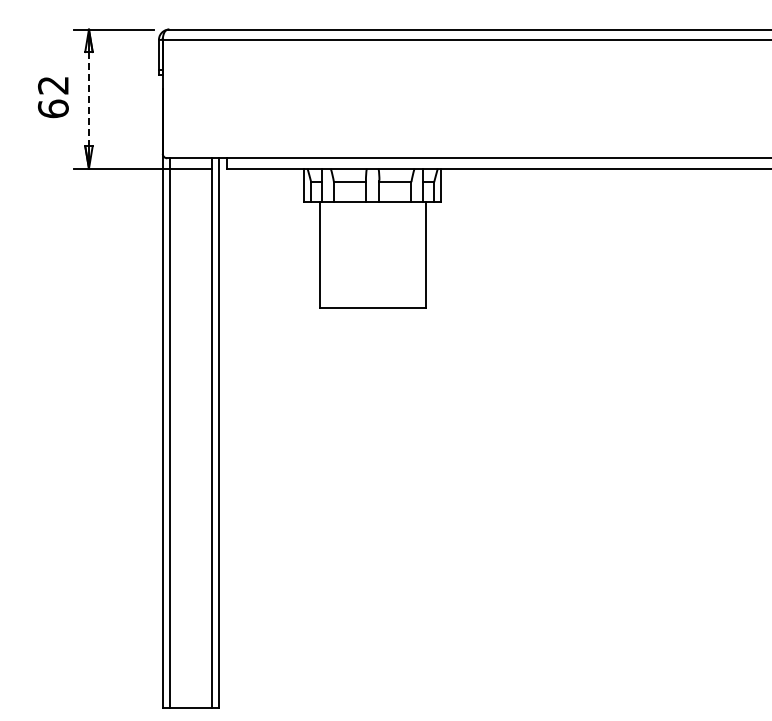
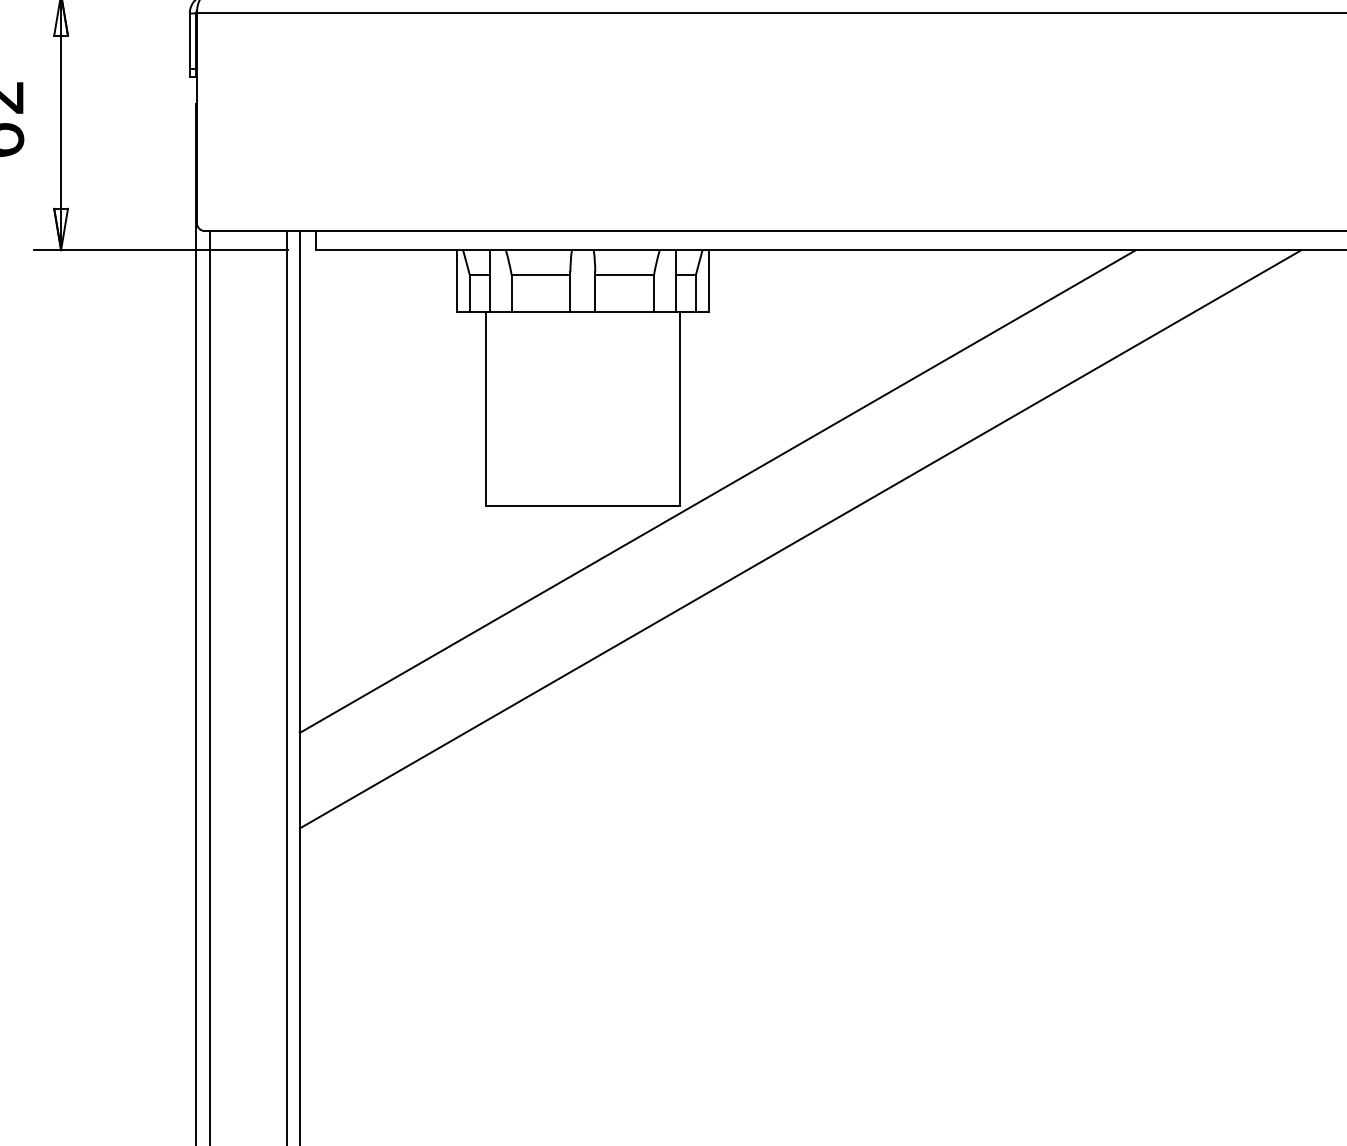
line: (88, 99) -> (60, 122), dashed -> solid
line: (445, 299) -> (716, 490), added
line: (490, 325) -> (799, 538), added

